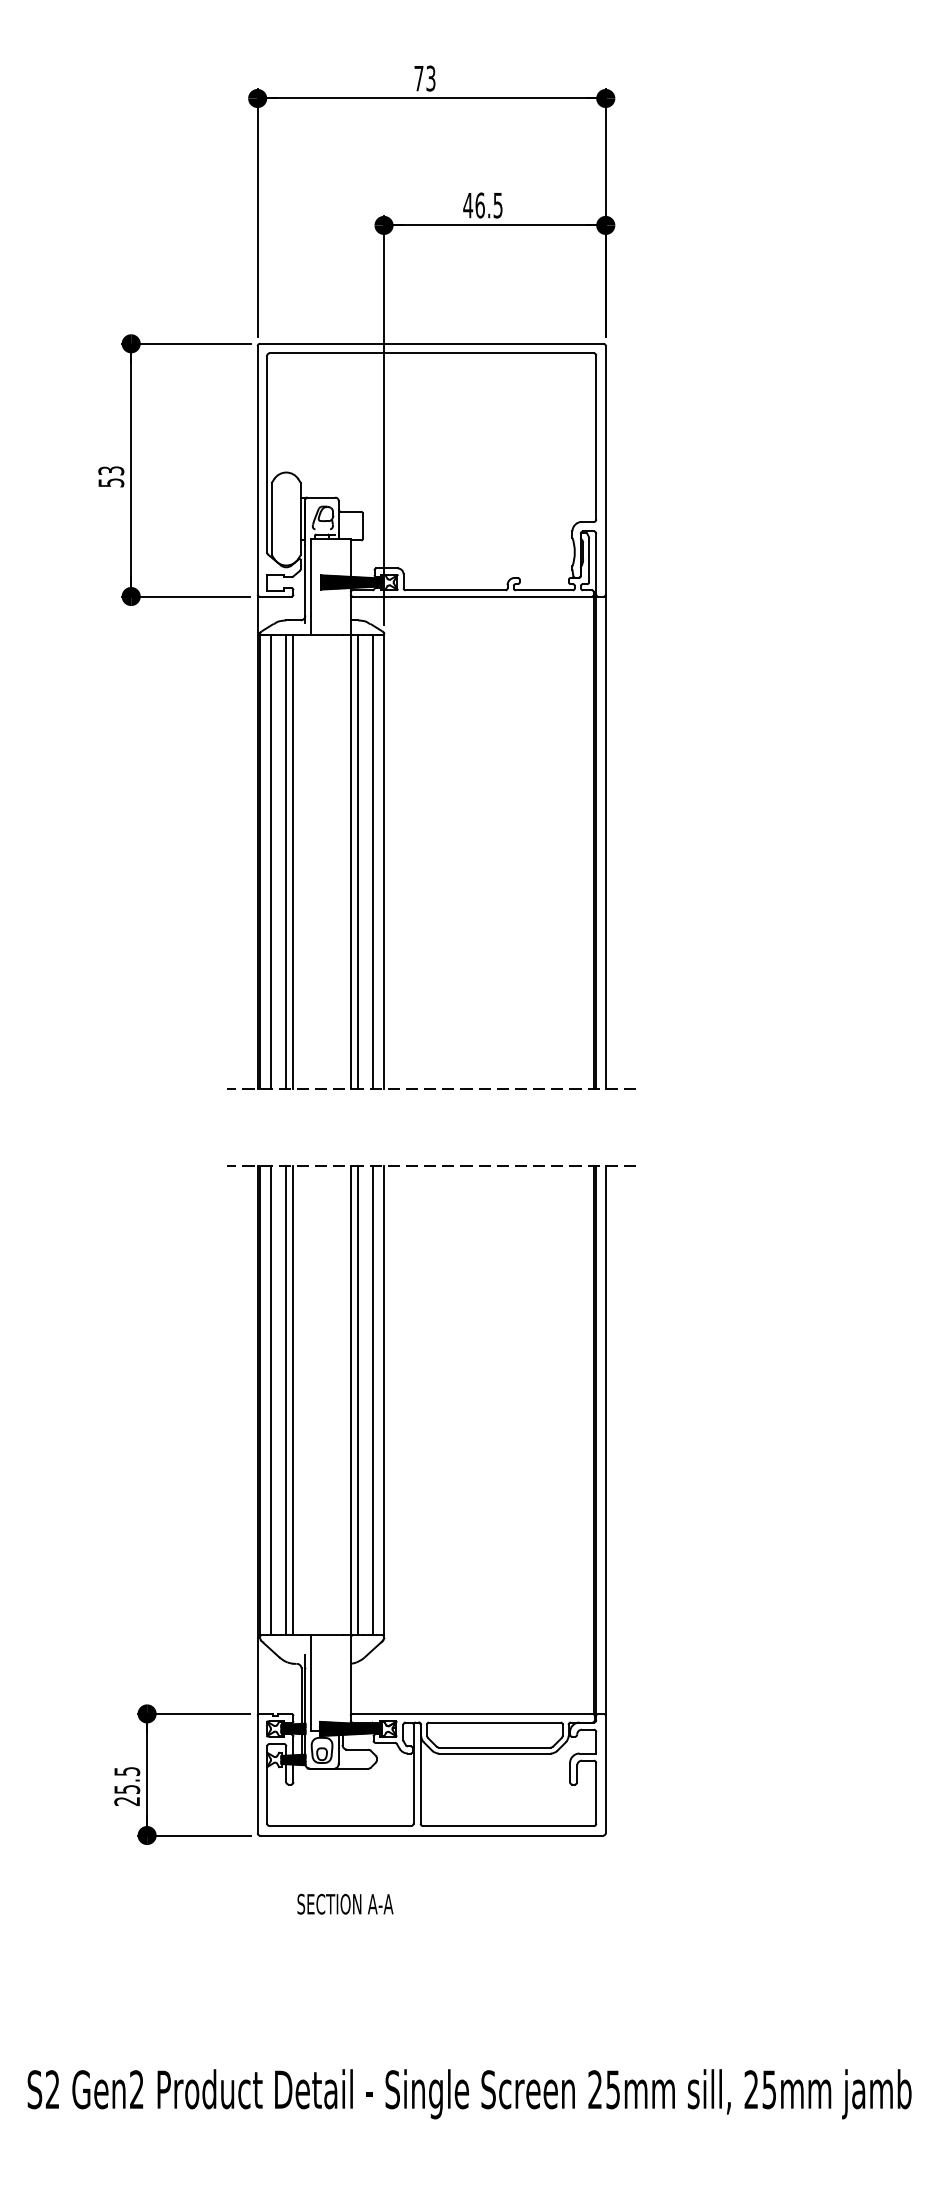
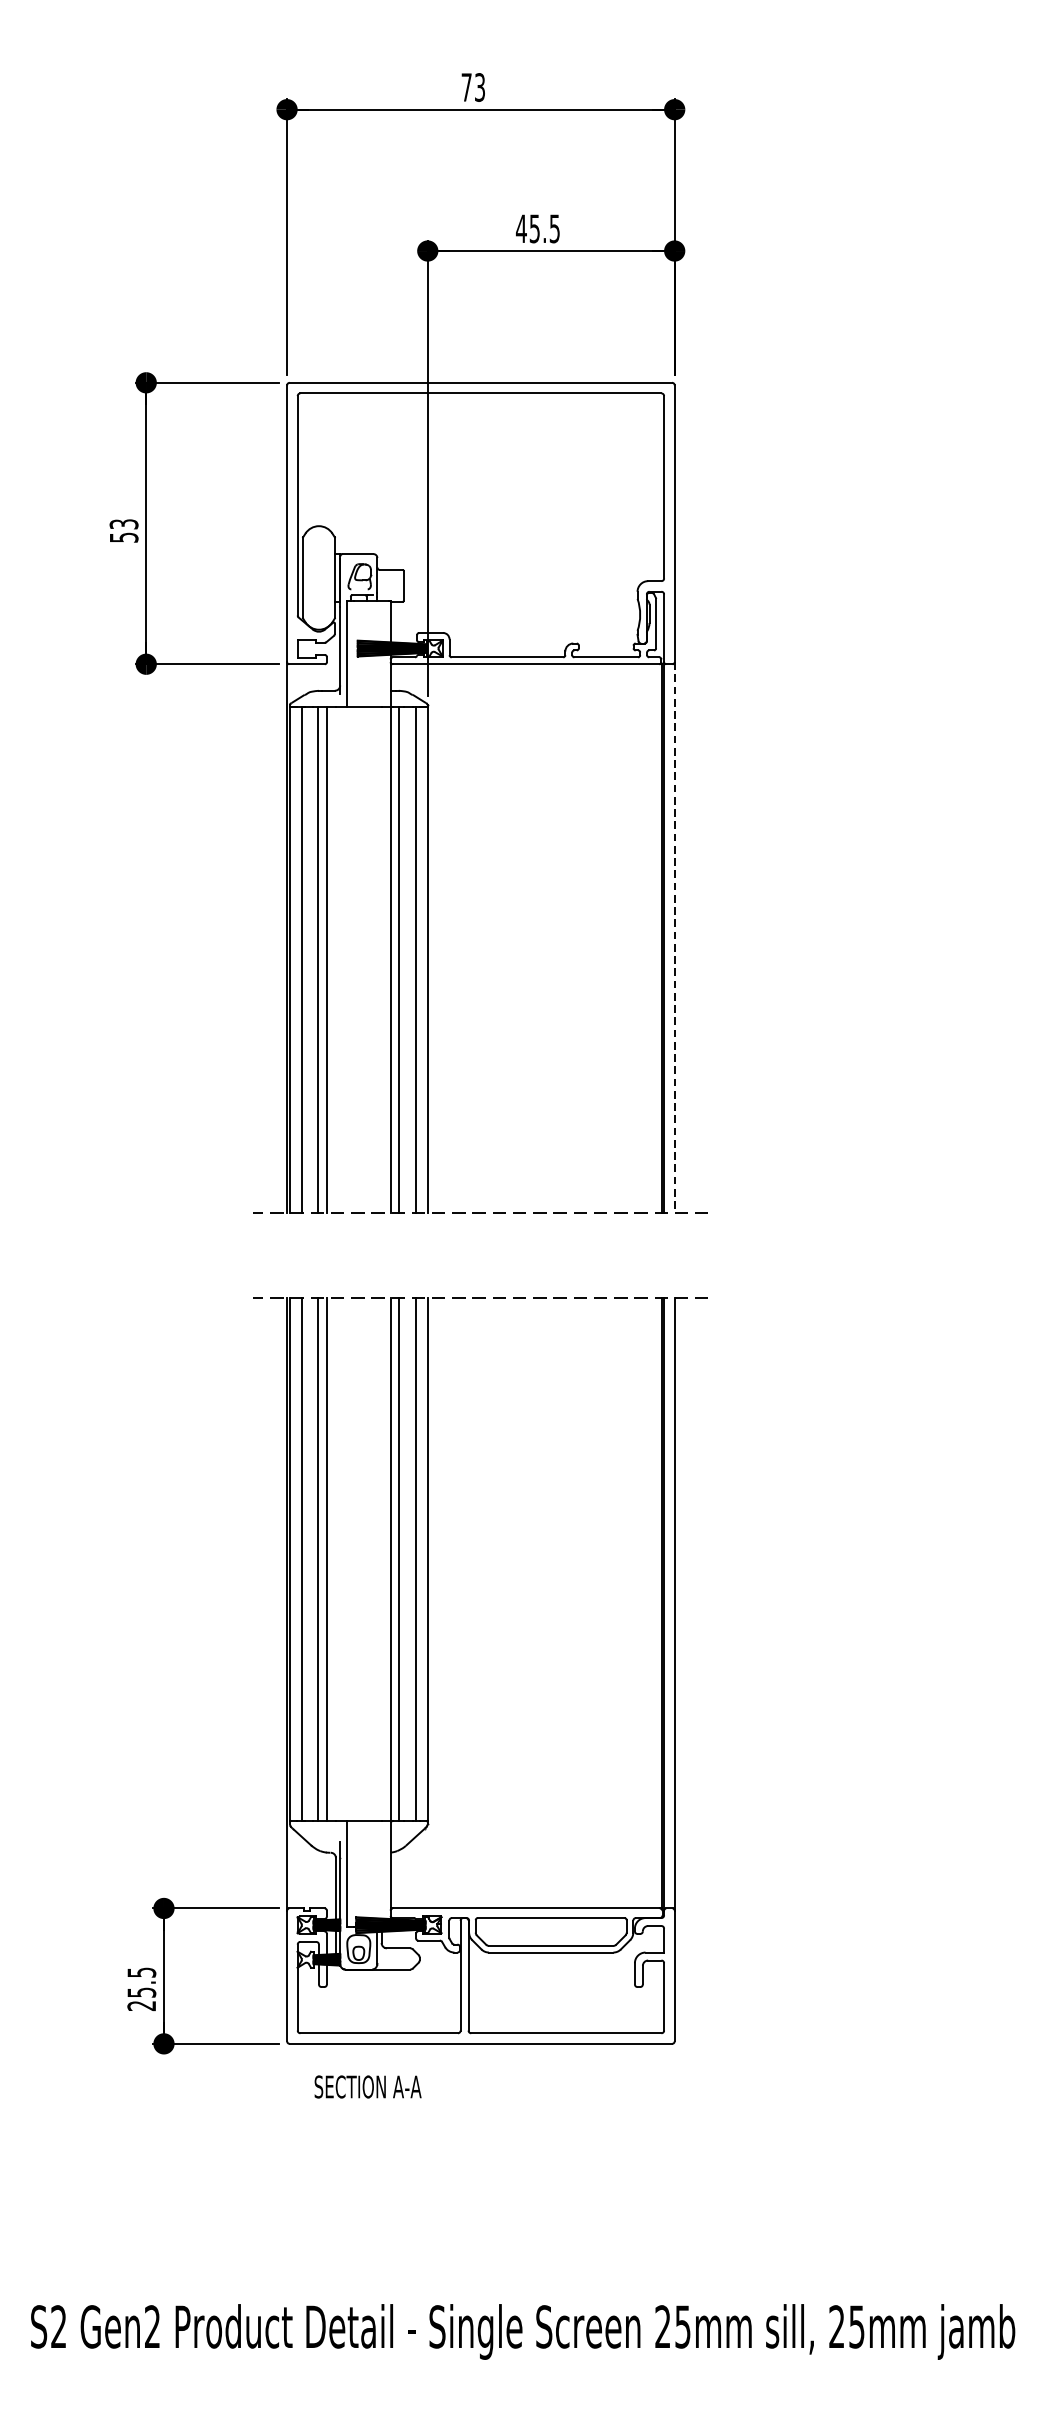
text: (479, 205) -> (534, 228), 46.5 -> 45.5
line: (605, 842) -> (674, 938), solid -> dashed
text: (345, 1903) -> (368, 2086), moved

